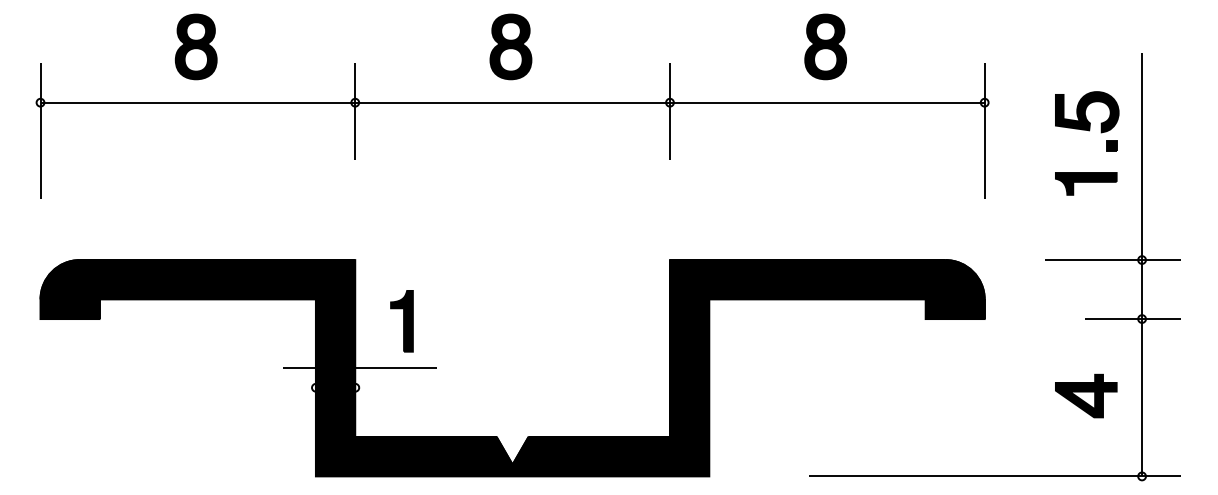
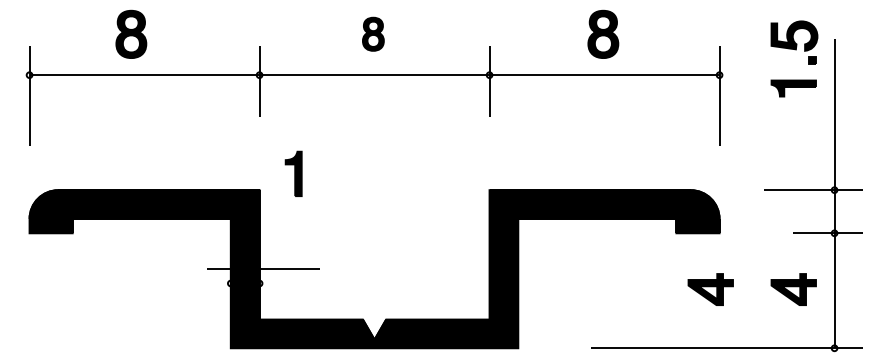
part: (196, 45) -> (131, 33), moved
part: (511, 45) -> (373, 33), size x0.7
part: (1088, 131) -> (795, 50), moved
part: (401, 320) -> (293, 173), moved
part: (972, 395) -> (710, 289), added

